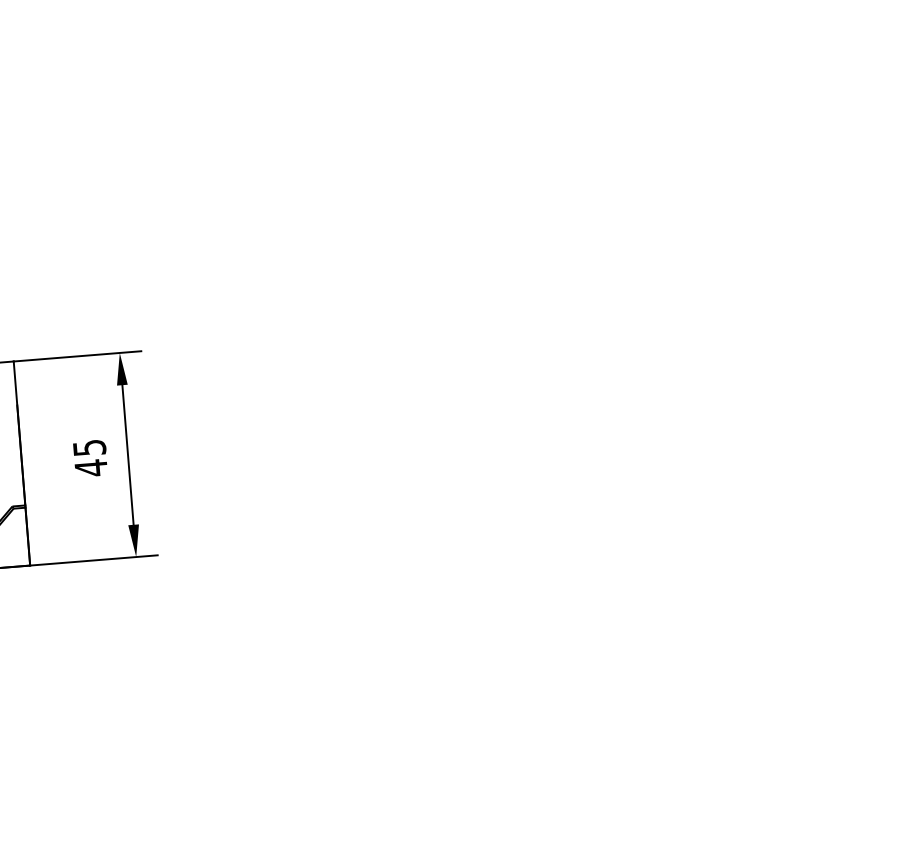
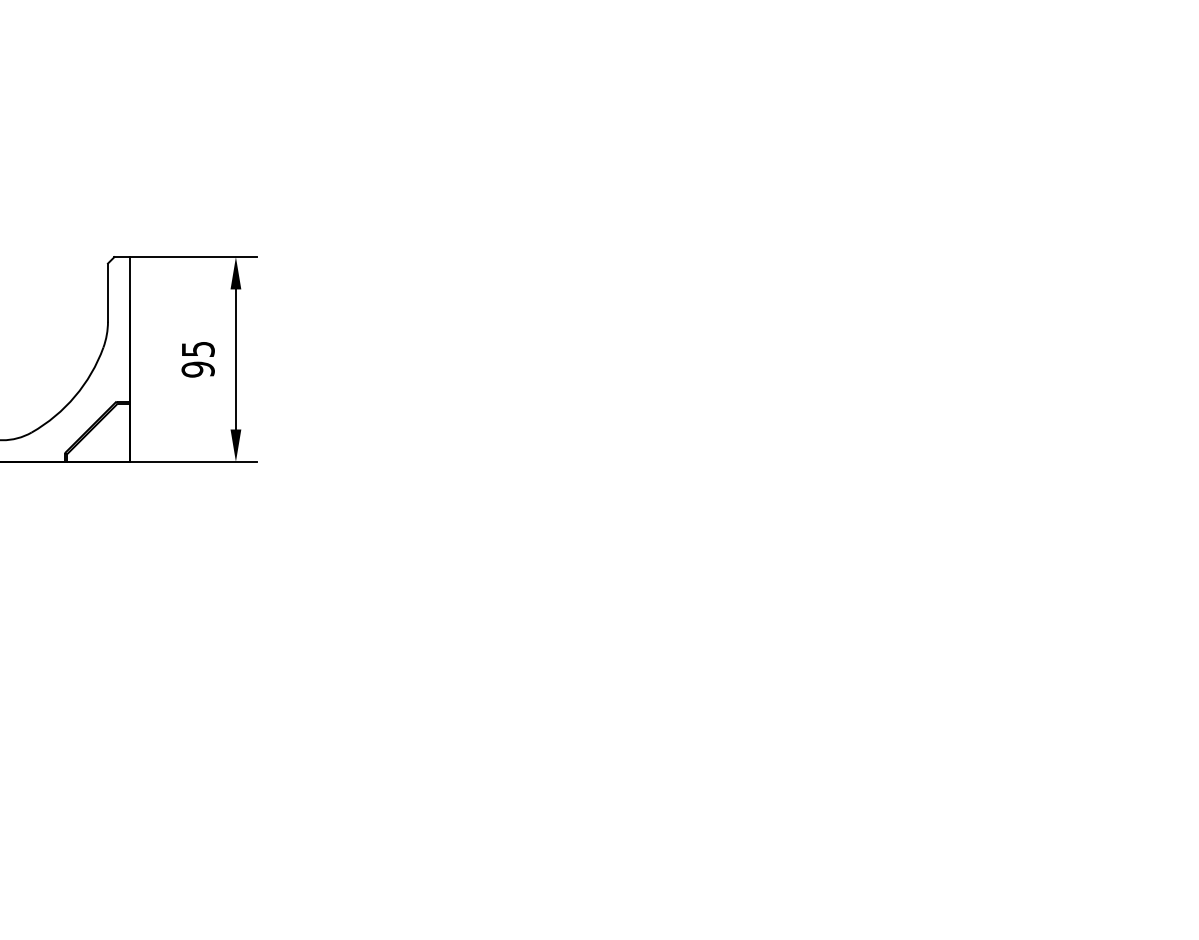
text: (90, 468) -> (197, 369), 45 -> 95

